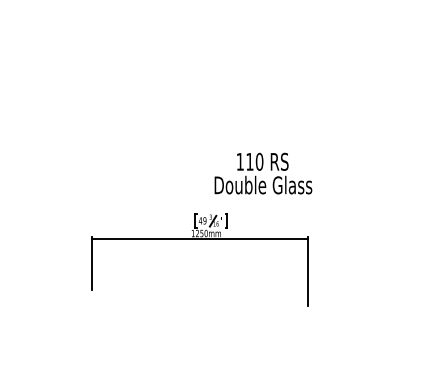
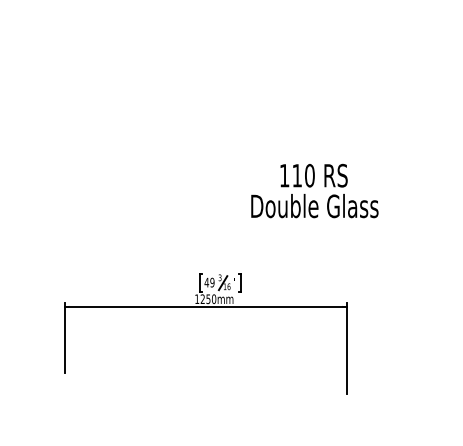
text: (263, 173) -> (314, 190), moved

